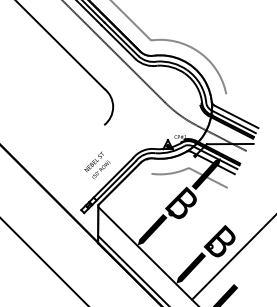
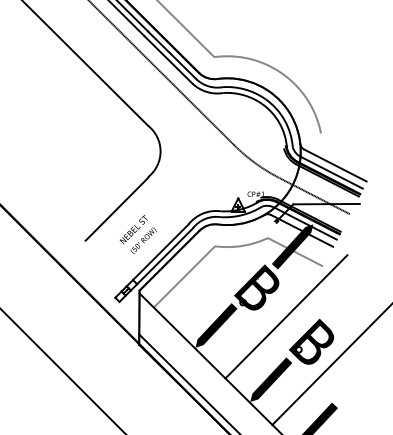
line: (82, 147) -> (117, 208), added
line: (129, 195) -> (183, 277), added
line: (201, 223) -> (285, 316), added

